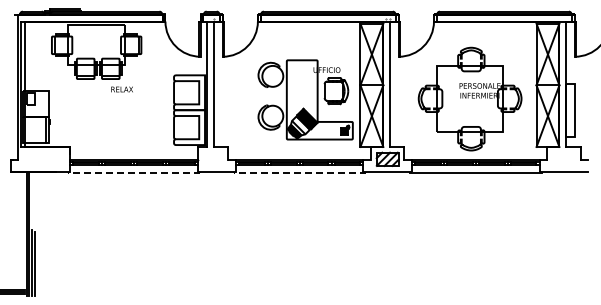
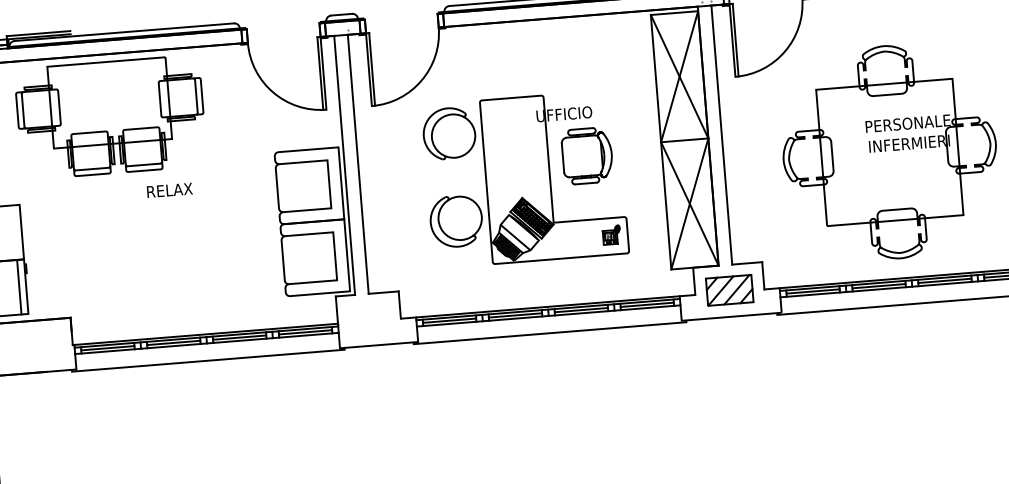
part: (305, 99) -> (524, 178), moved
line: (133, 172) -> (206, 359), dashed -> solid
line: (299, 172) -> (549, 332), dashed -> solid

